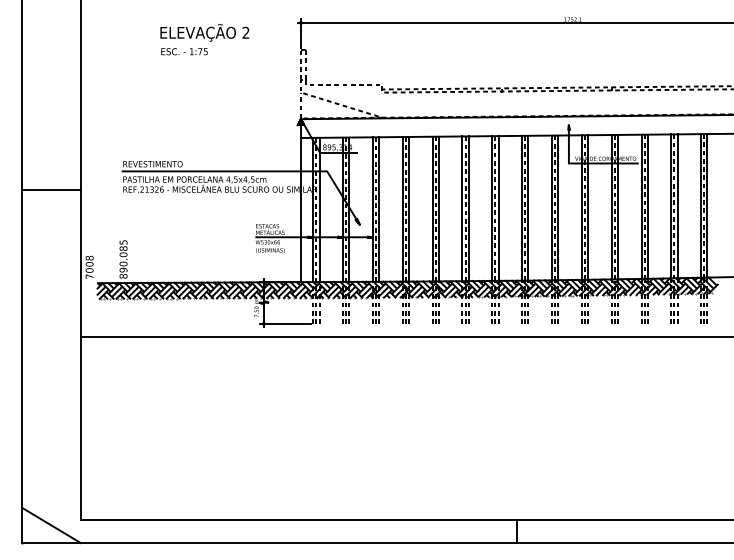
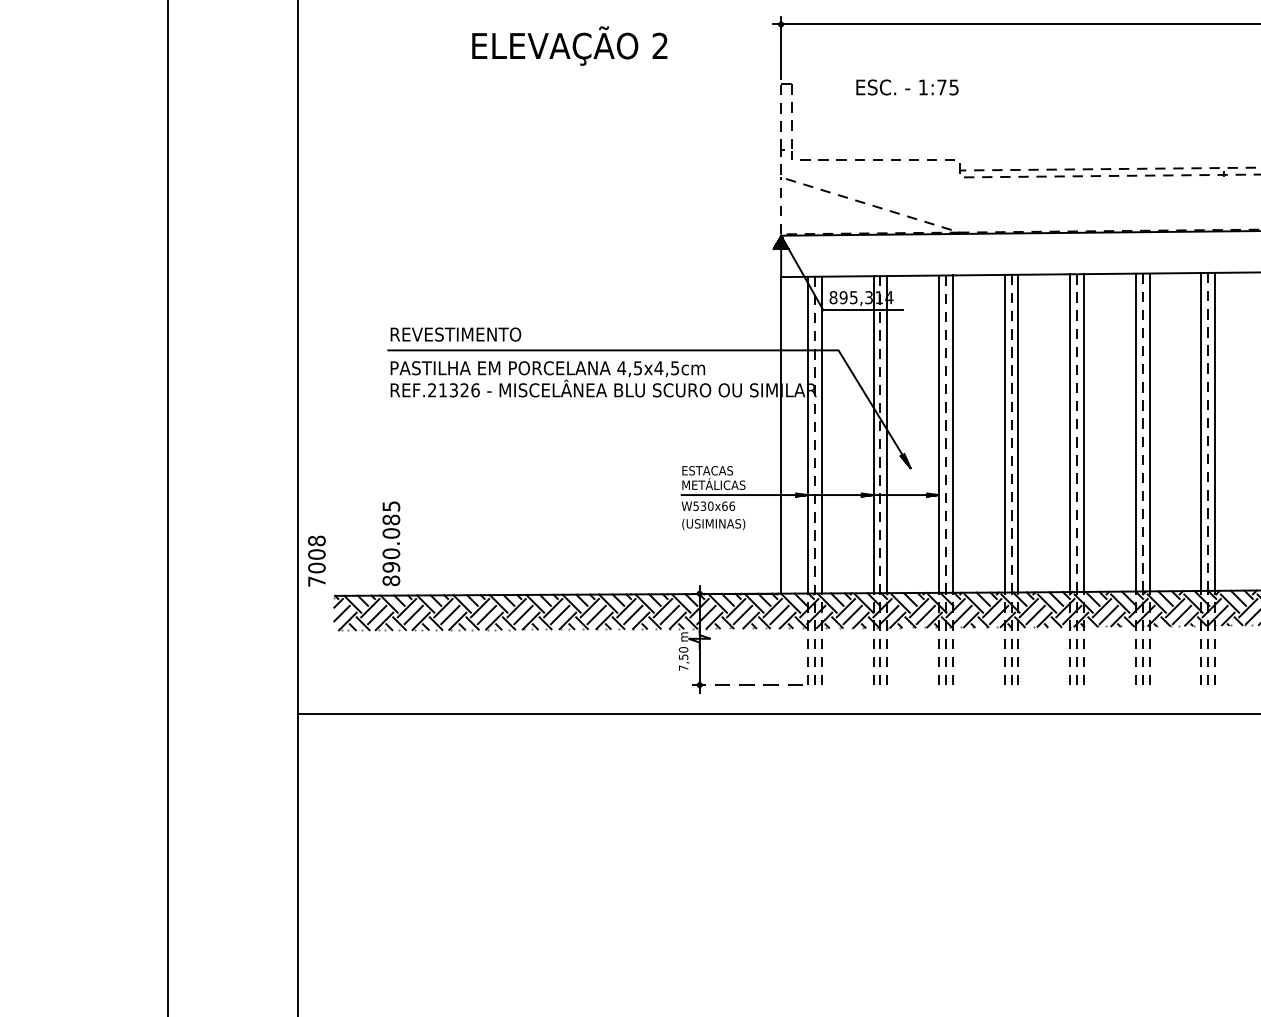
text: (184, 51) -> (907, 87), moved
line: (51, 189) -> (233, 390), removed
line: (285, 323) -> (747, 684), solid -> dashed

